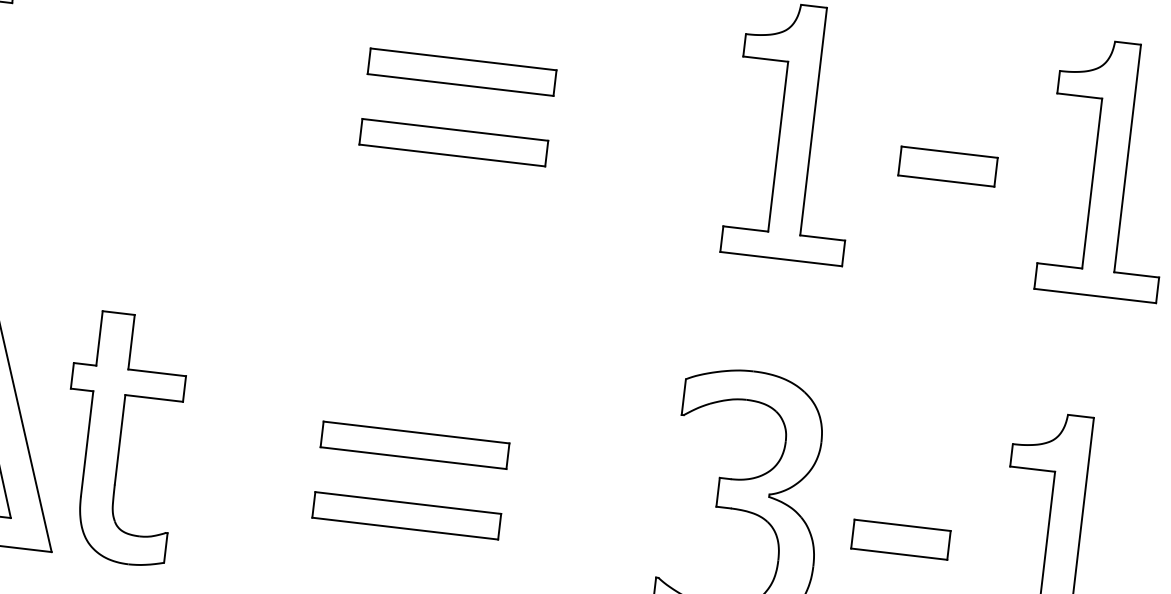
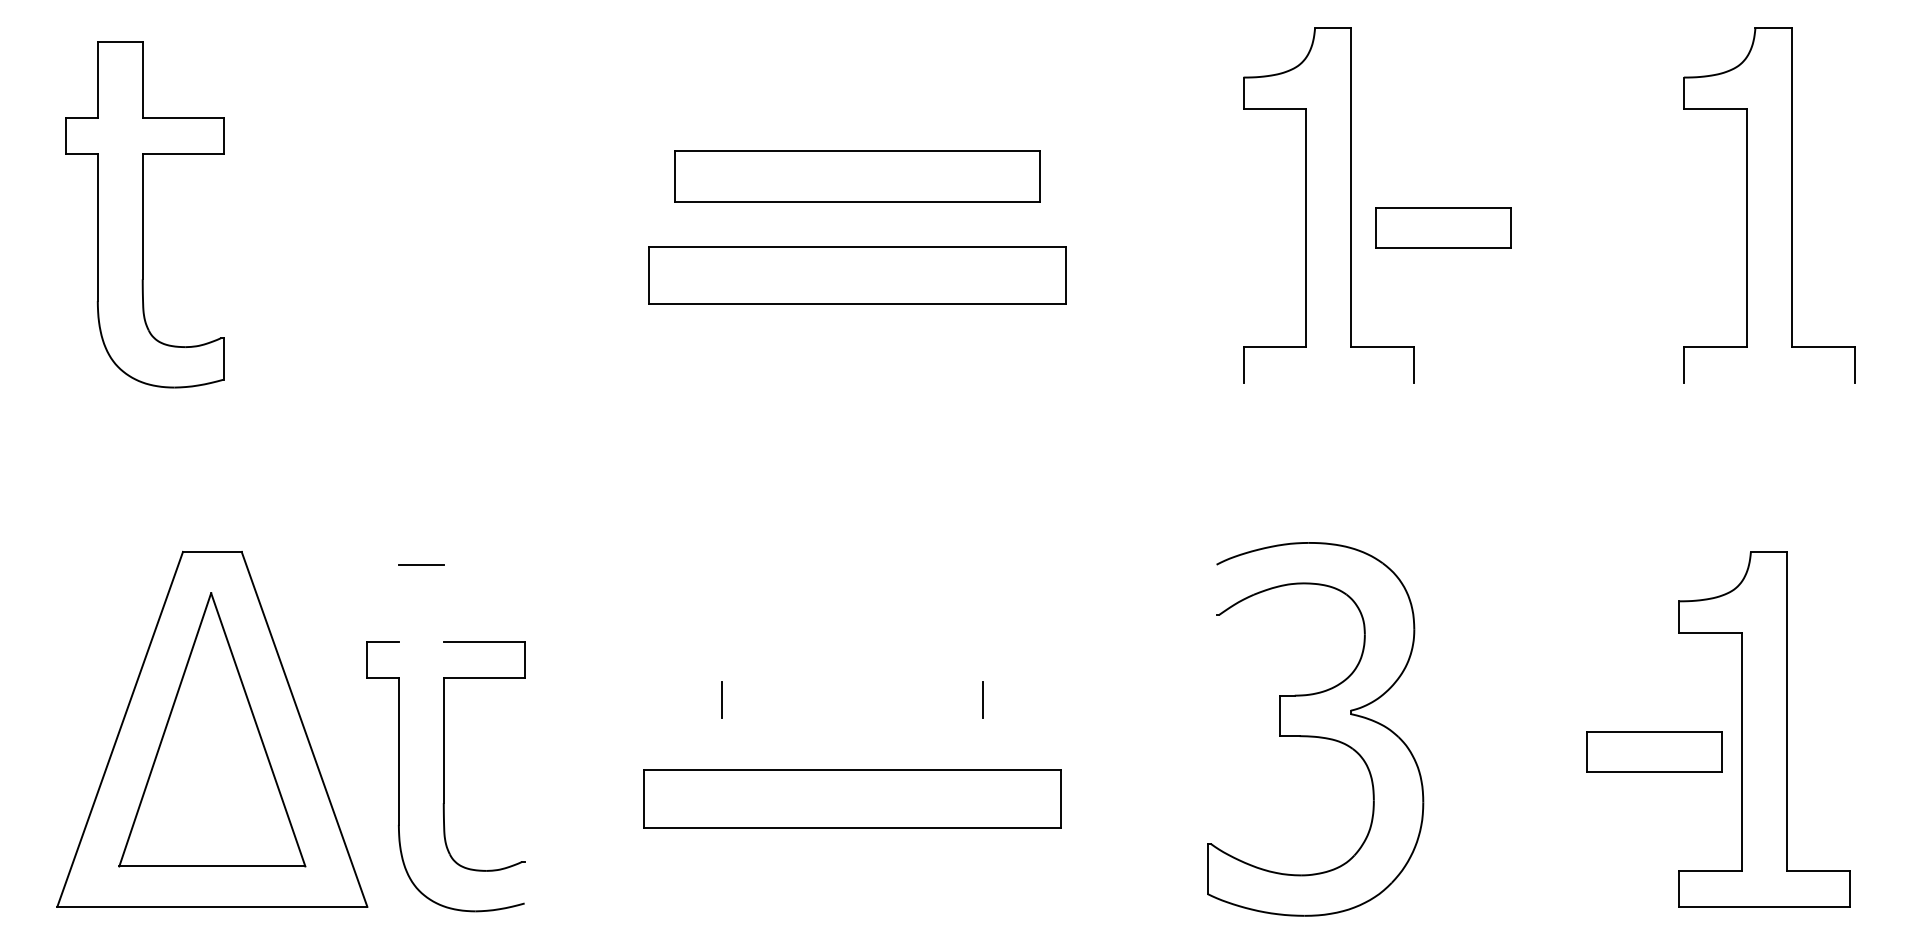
part: (461, 71) -> (856, 175), size x1.4
part: (453, 142) -> (856, 274), size x1.6
part: (947, 166) -> (1443, 227), moved
line: (780, 259) -> (1328, 383), removed
line: (1094, 296) -> (1768, 383), removed
line: (99, 338) -> (398, 603), removed
line: (131, 342) -> (443, 603), removed
line: (683, 396) -> (1216, 589), removed
line: (416, 432) -> (852, 682), removed
line: (413, 458) -> (852, 718), removed
part: (406, 515) -> (852, 798), size x1.6
part: (901, 539) -> (1654, 751), moved
line: (165, 547) -> (524, 882), removed

